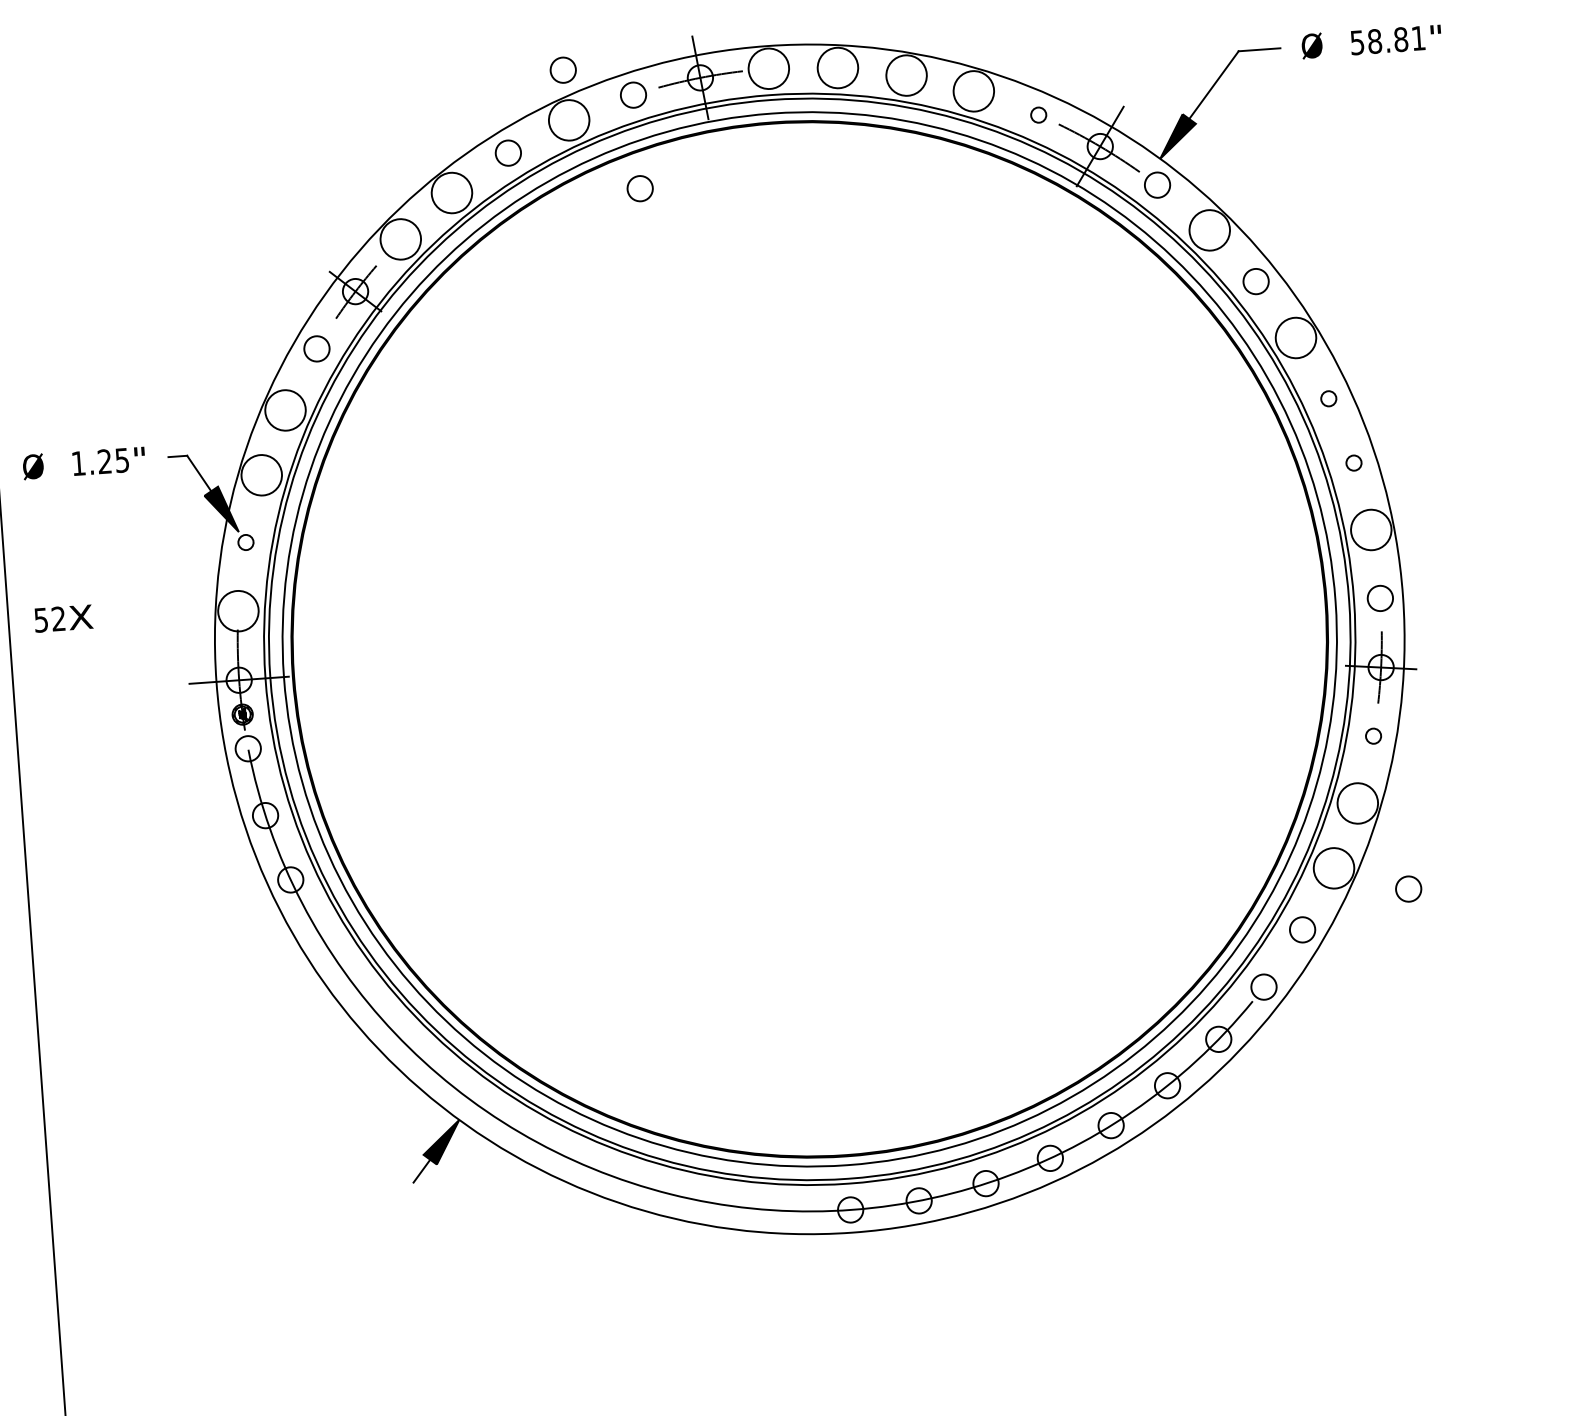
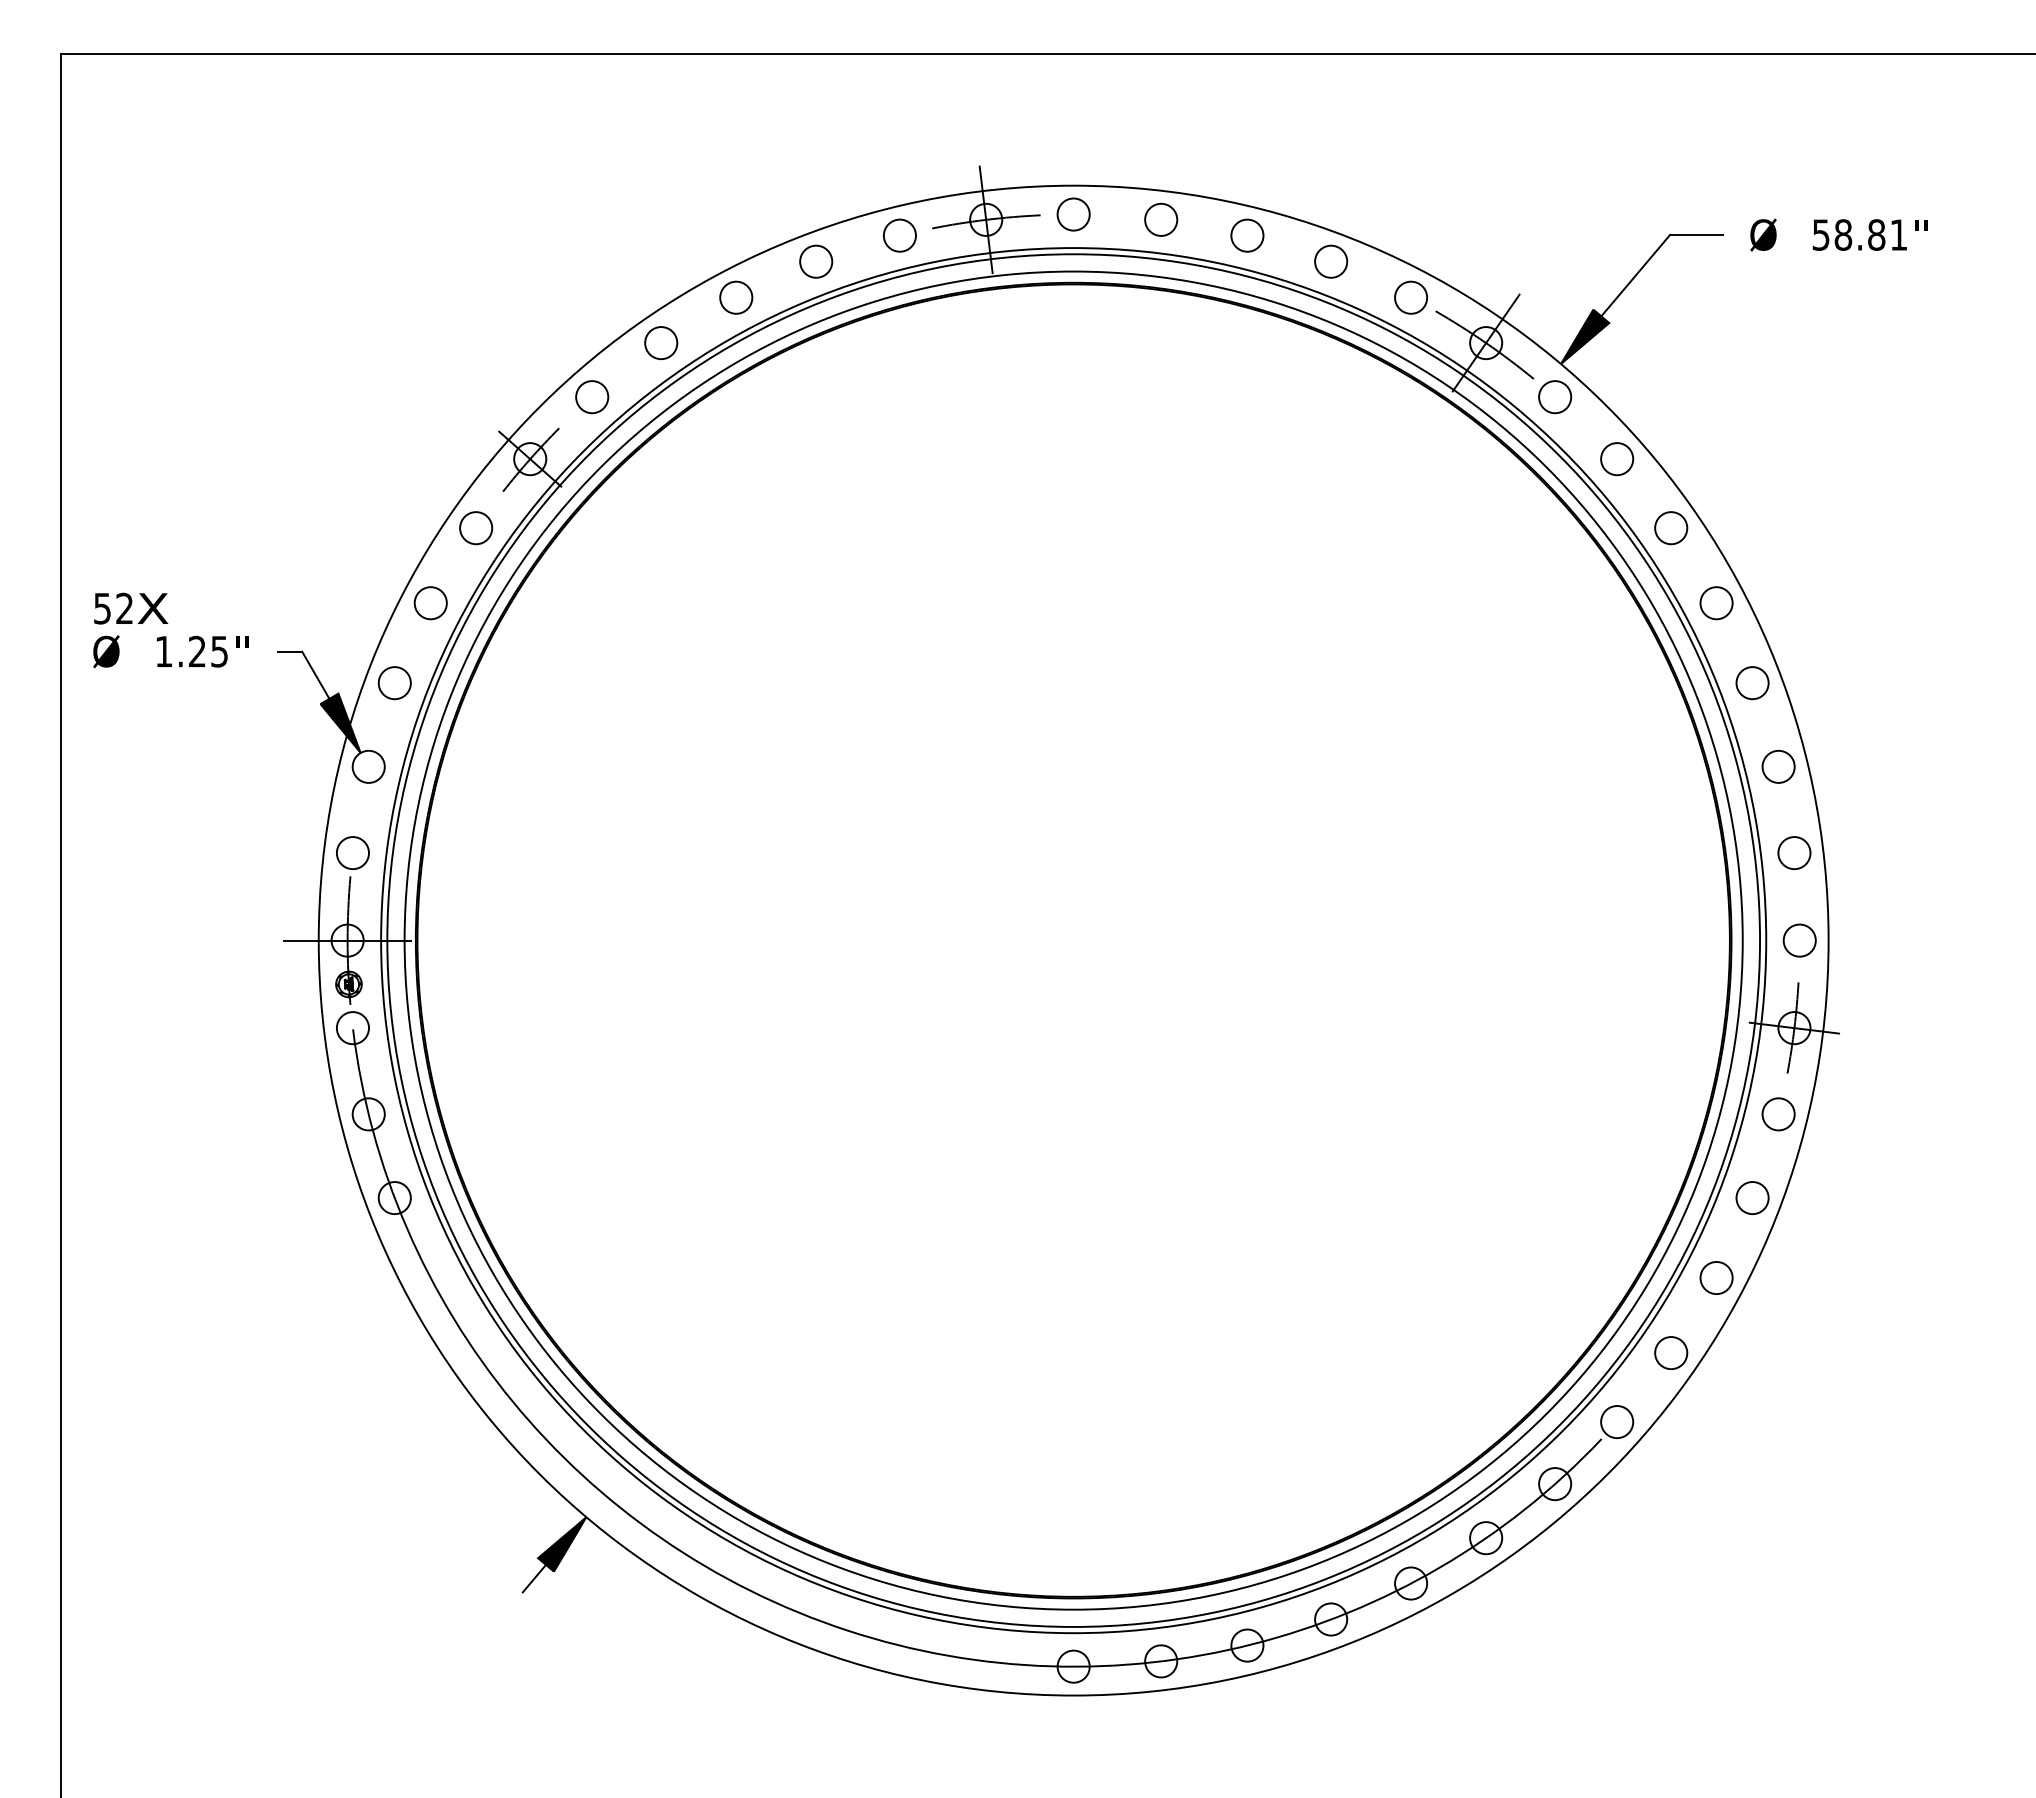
circle: (838, 67) -> (1161, 219), size x0.62
circle: (768, 68) -> (1073, 214), size x0.62
circle: (563, 70) -> (813, 197), removed
circle: (906, 75) -> (1247, 235), size x0.62
circle: (974, 91) -> (1331, 261), size x0.62
circle: (1039, 114) -> (1411, 297), size x1.67
circle: (569, 120) -> (816, 261), size x0.62
circle: (639, 188) -> (899, 354), removed
circle: (452, 193) -> (661, 343), size x0.62
circle: (1210, 230) -> (1617, 459), size x0.62
circle: (401, 239) -> (592, 397), size x0.62
circle: (1295, 338) -> (1716, 603), size x0.62
circle: (1328, 399) -> (1752, 683), size x1.67
circle: (285, 410) -> (430, 603), size x0.62
circle: (1353, 462) -> (1778, 766), size x1.67
circle: (261, 475) -> (394, 683), size x0.62
circle: (1371, 530) -> (1794, 853), size x0.62
circle: (245, 542) -> (368, 766), size x1.67
circle: (238, 611) -> (352, 853), size x0.62
text: (64, 618) -> (131, 608), moved
circle: (1373, 736) -> (1778, 1114), size x1.67
circle: (1357, 803) -> (1752, 1198), size x0.62
circle: (1333, 867) -> (1716, 1277), size x0.62
circle: (1408, 888) -> (1809, 1310), removed

